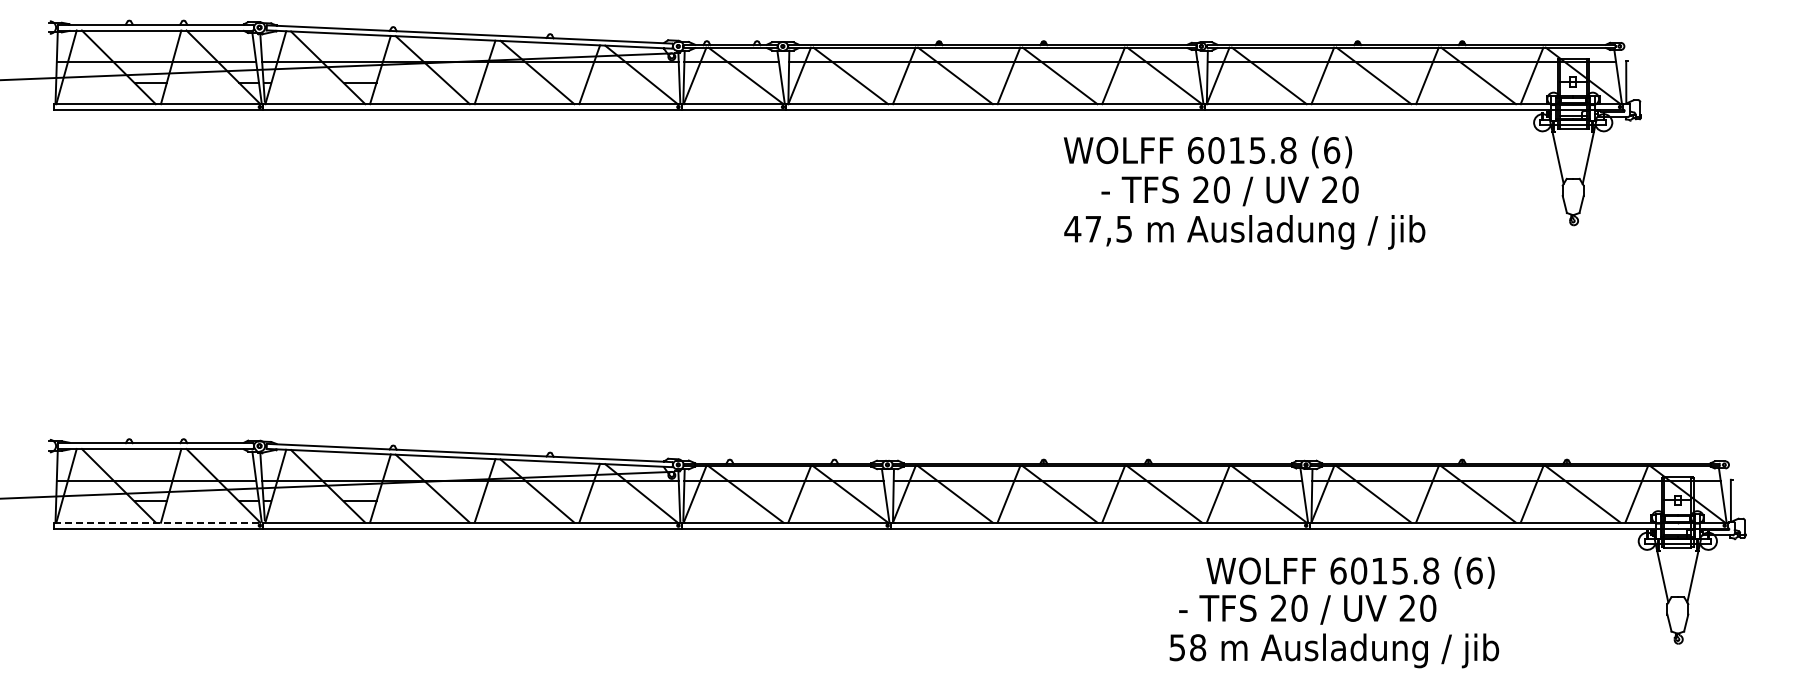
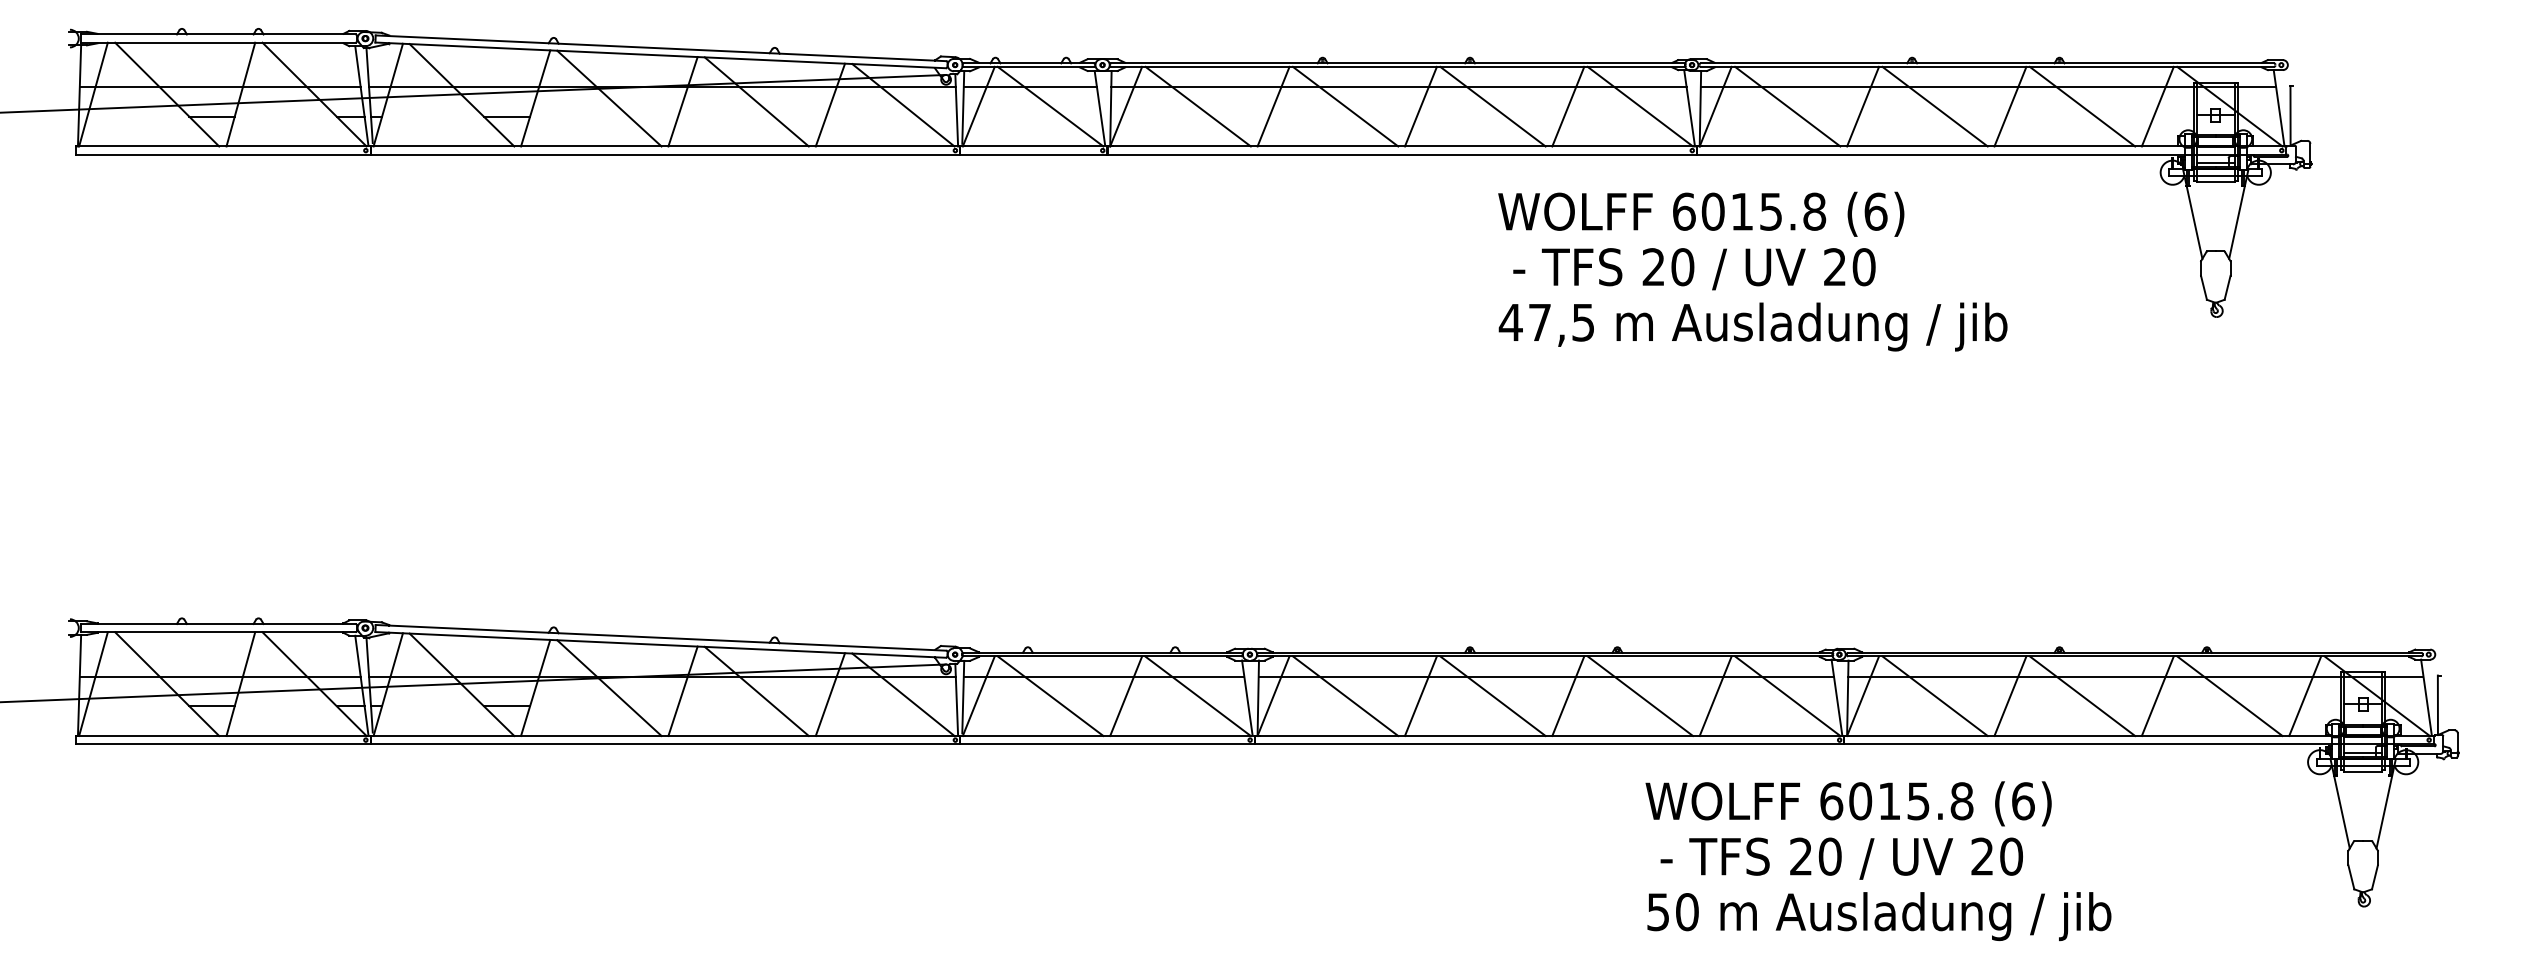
text: (1229, 191) -> (1693, 269), moved
line: (158, 522) -> (223, 735), dashed -> solid
text: (1350, 572) -> (1848, 803), moved
text: (1198, 647) -> (1687, 911), 58 -> 50

